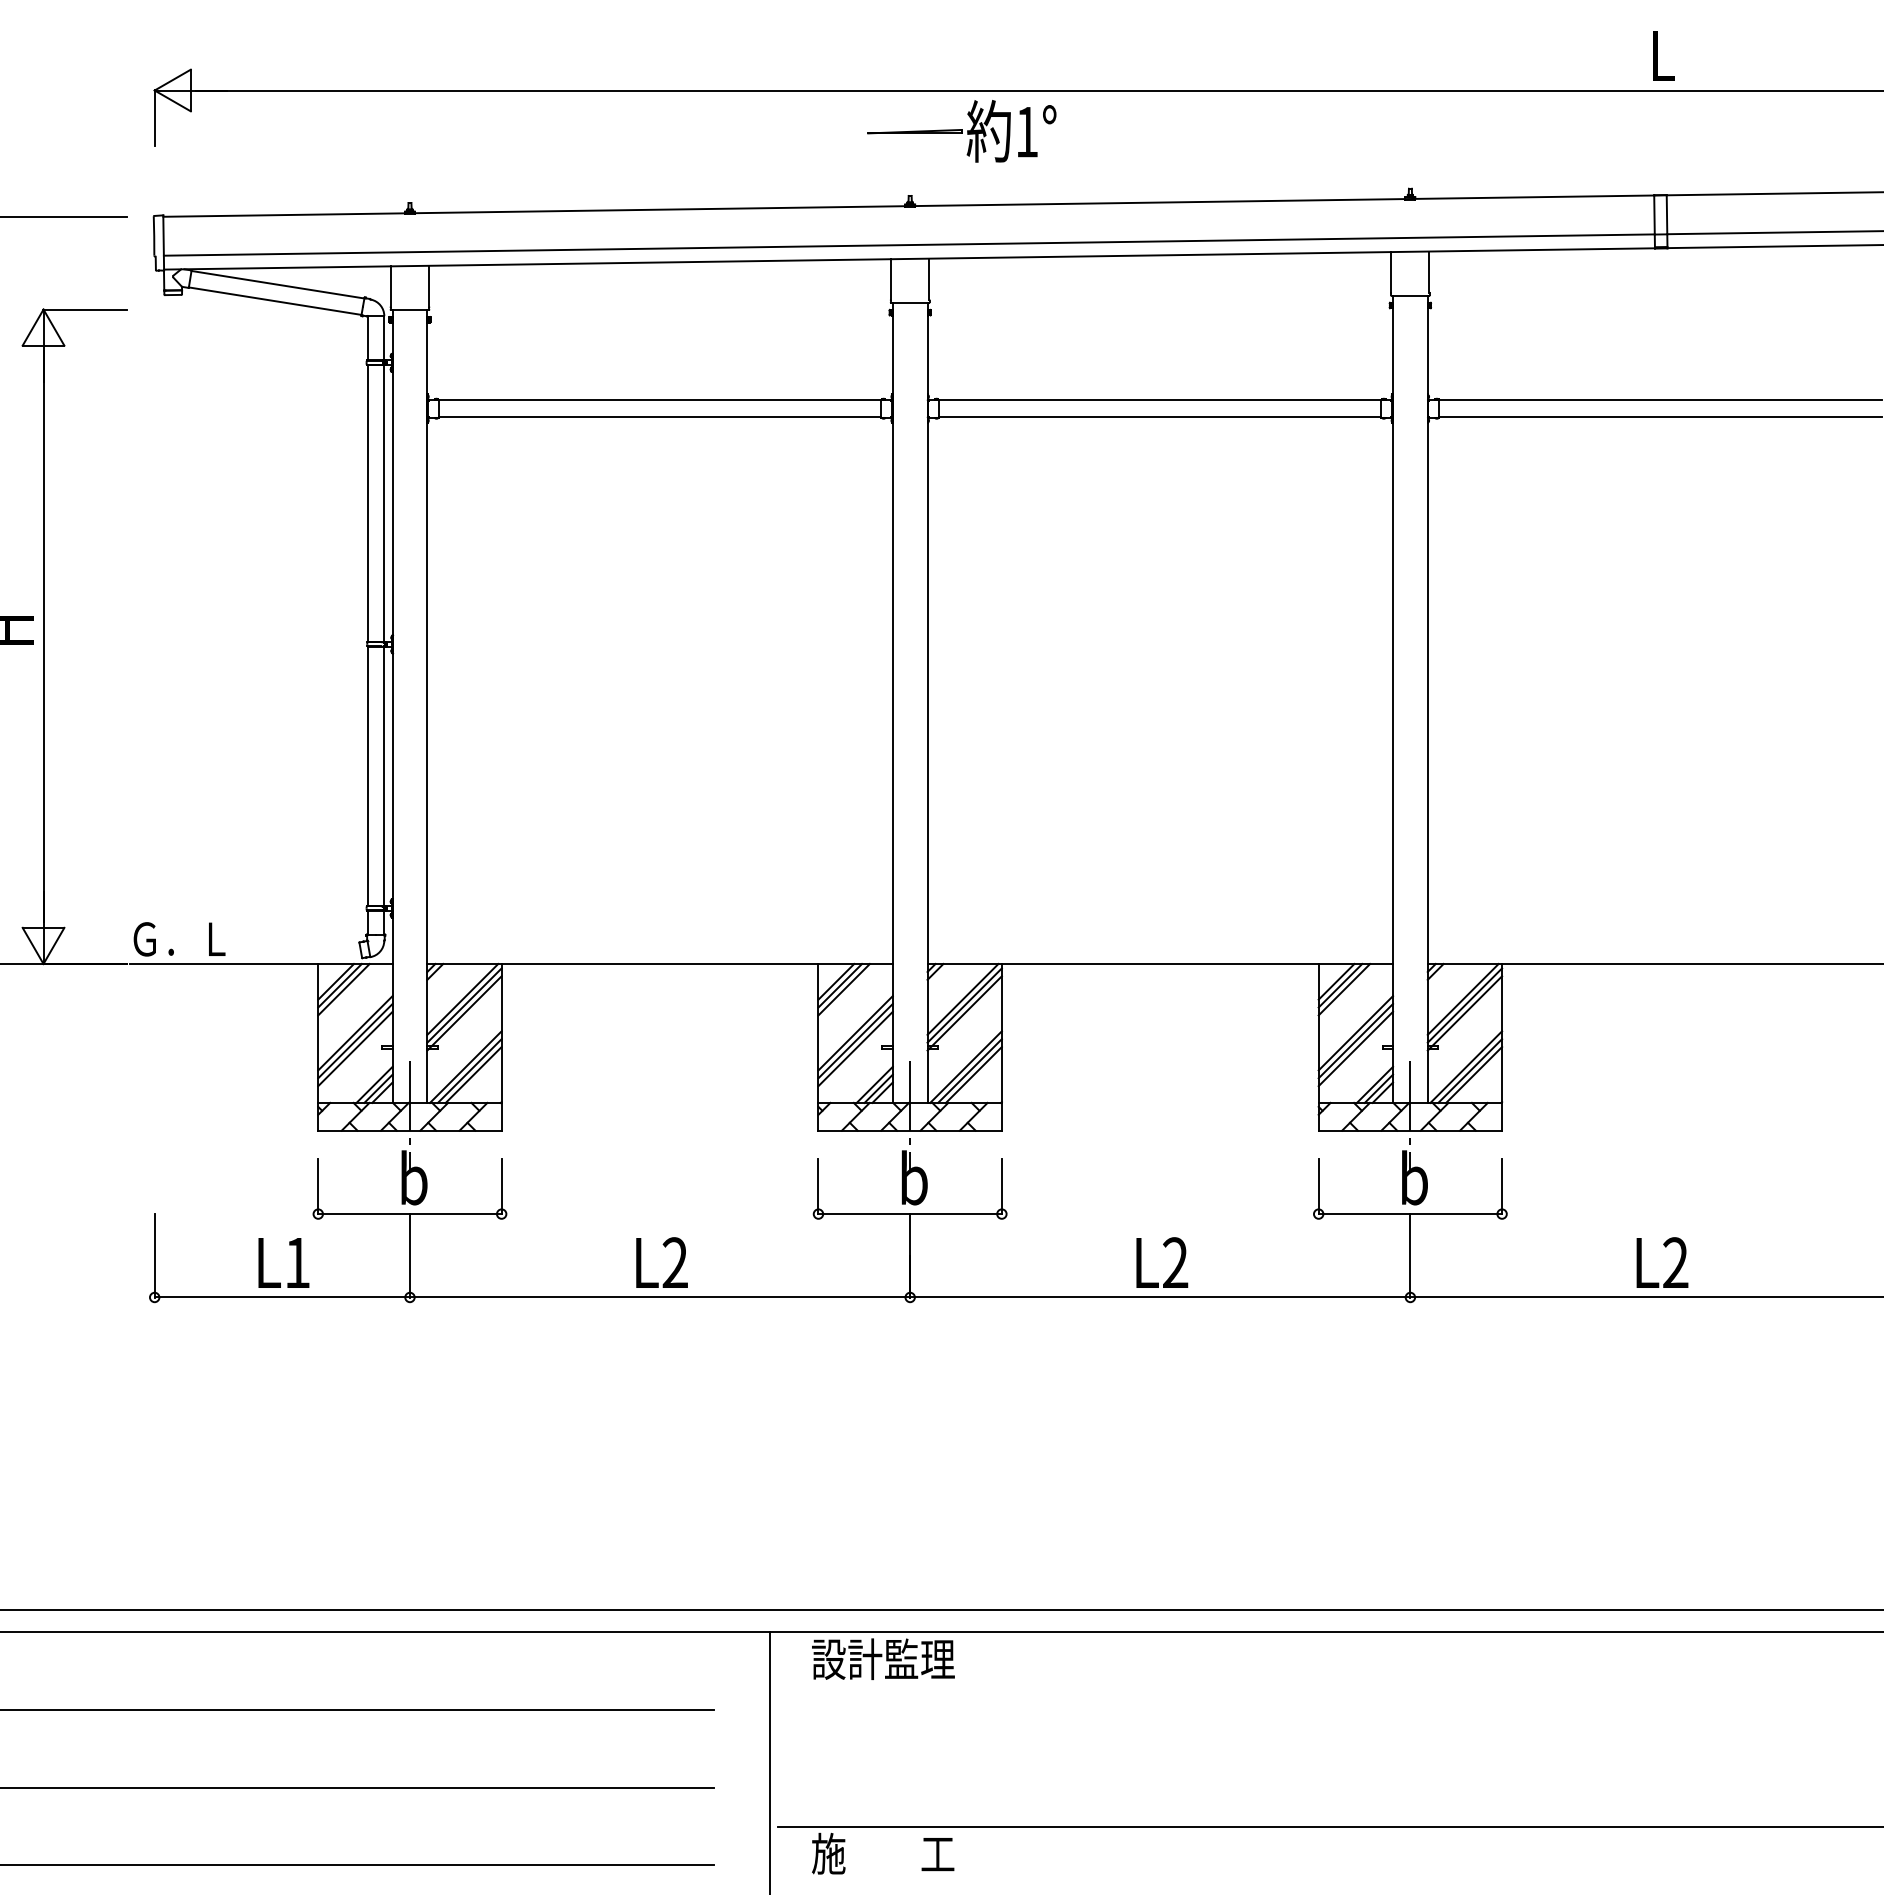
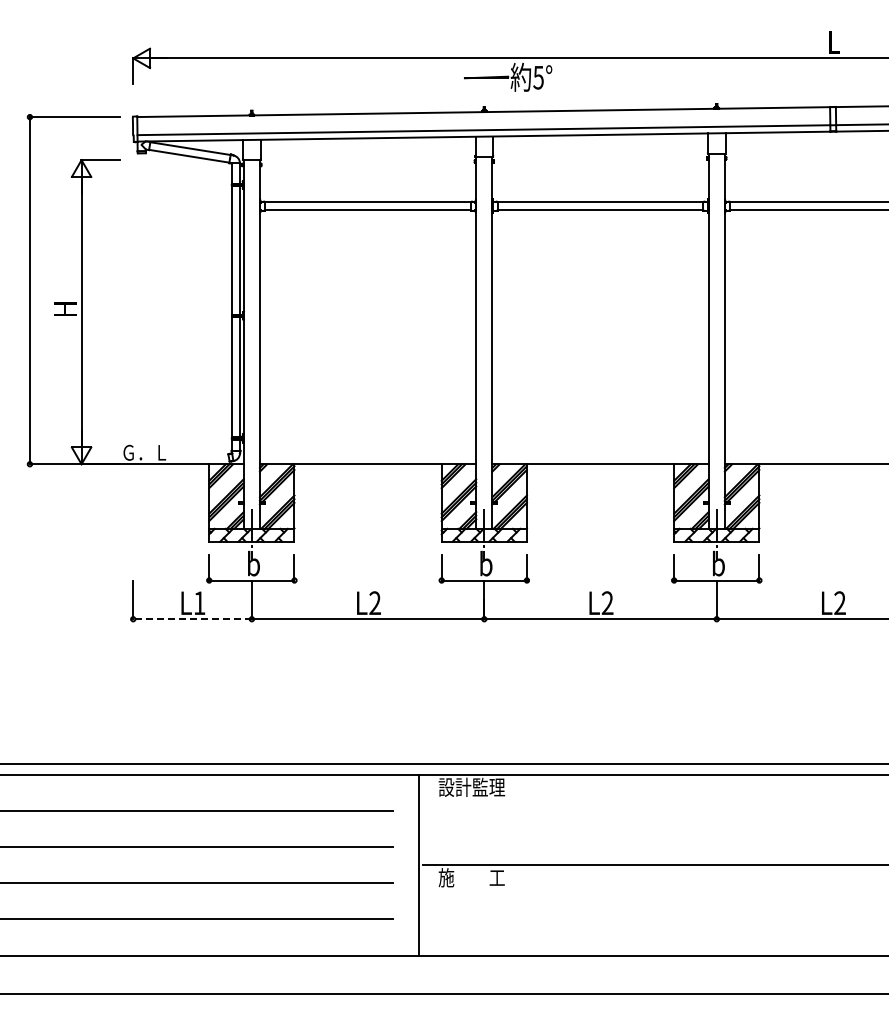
text: (1026, 131) -> (538, 77), 1° -> 5°
line: (282, 1298) -> (192, 619), solid -> dashed

